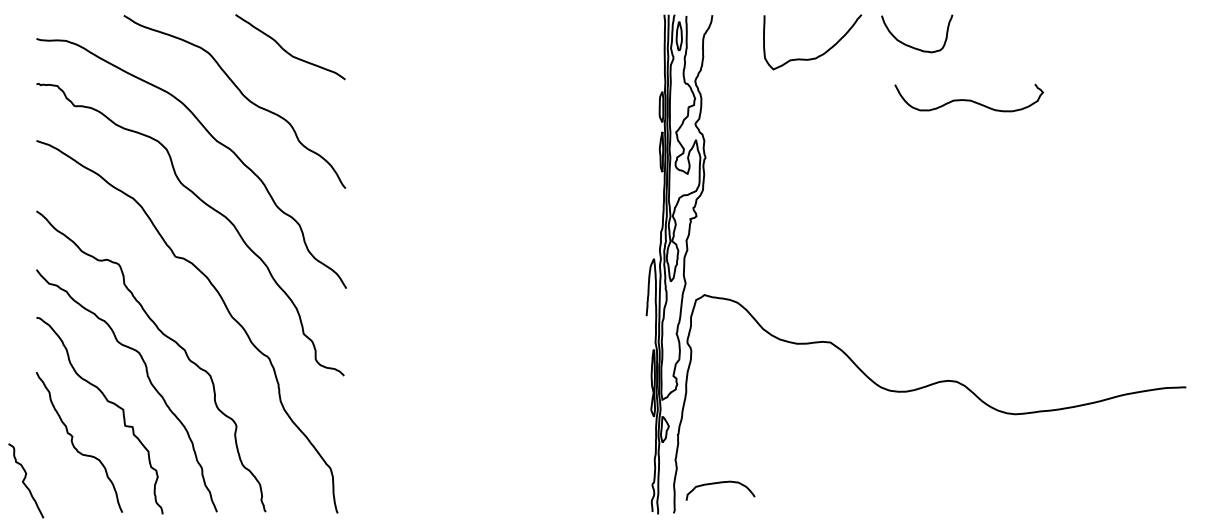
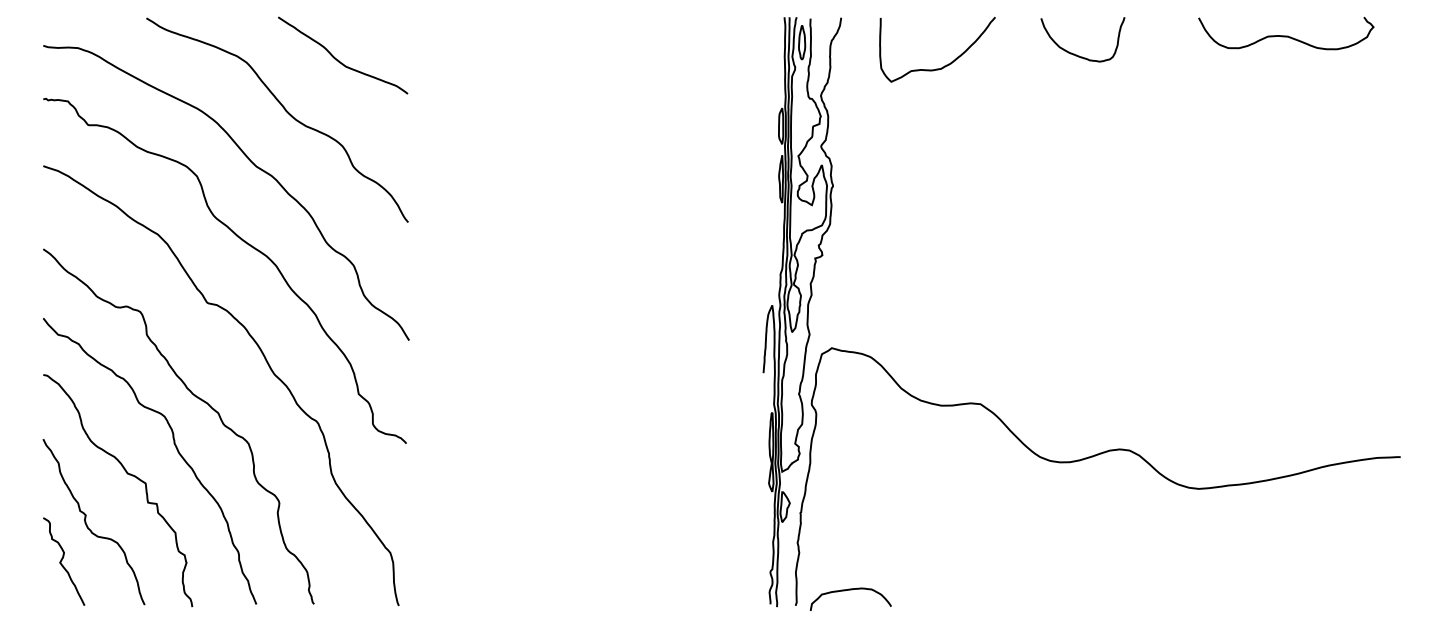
curve: (818, 55) -> (944, 65), moved
curve: (969, 99) -> (1286, 35), moved
curve: (24, 480) -> (62, 560), moved
curve: (720, 483) -> (850, 590), moved

